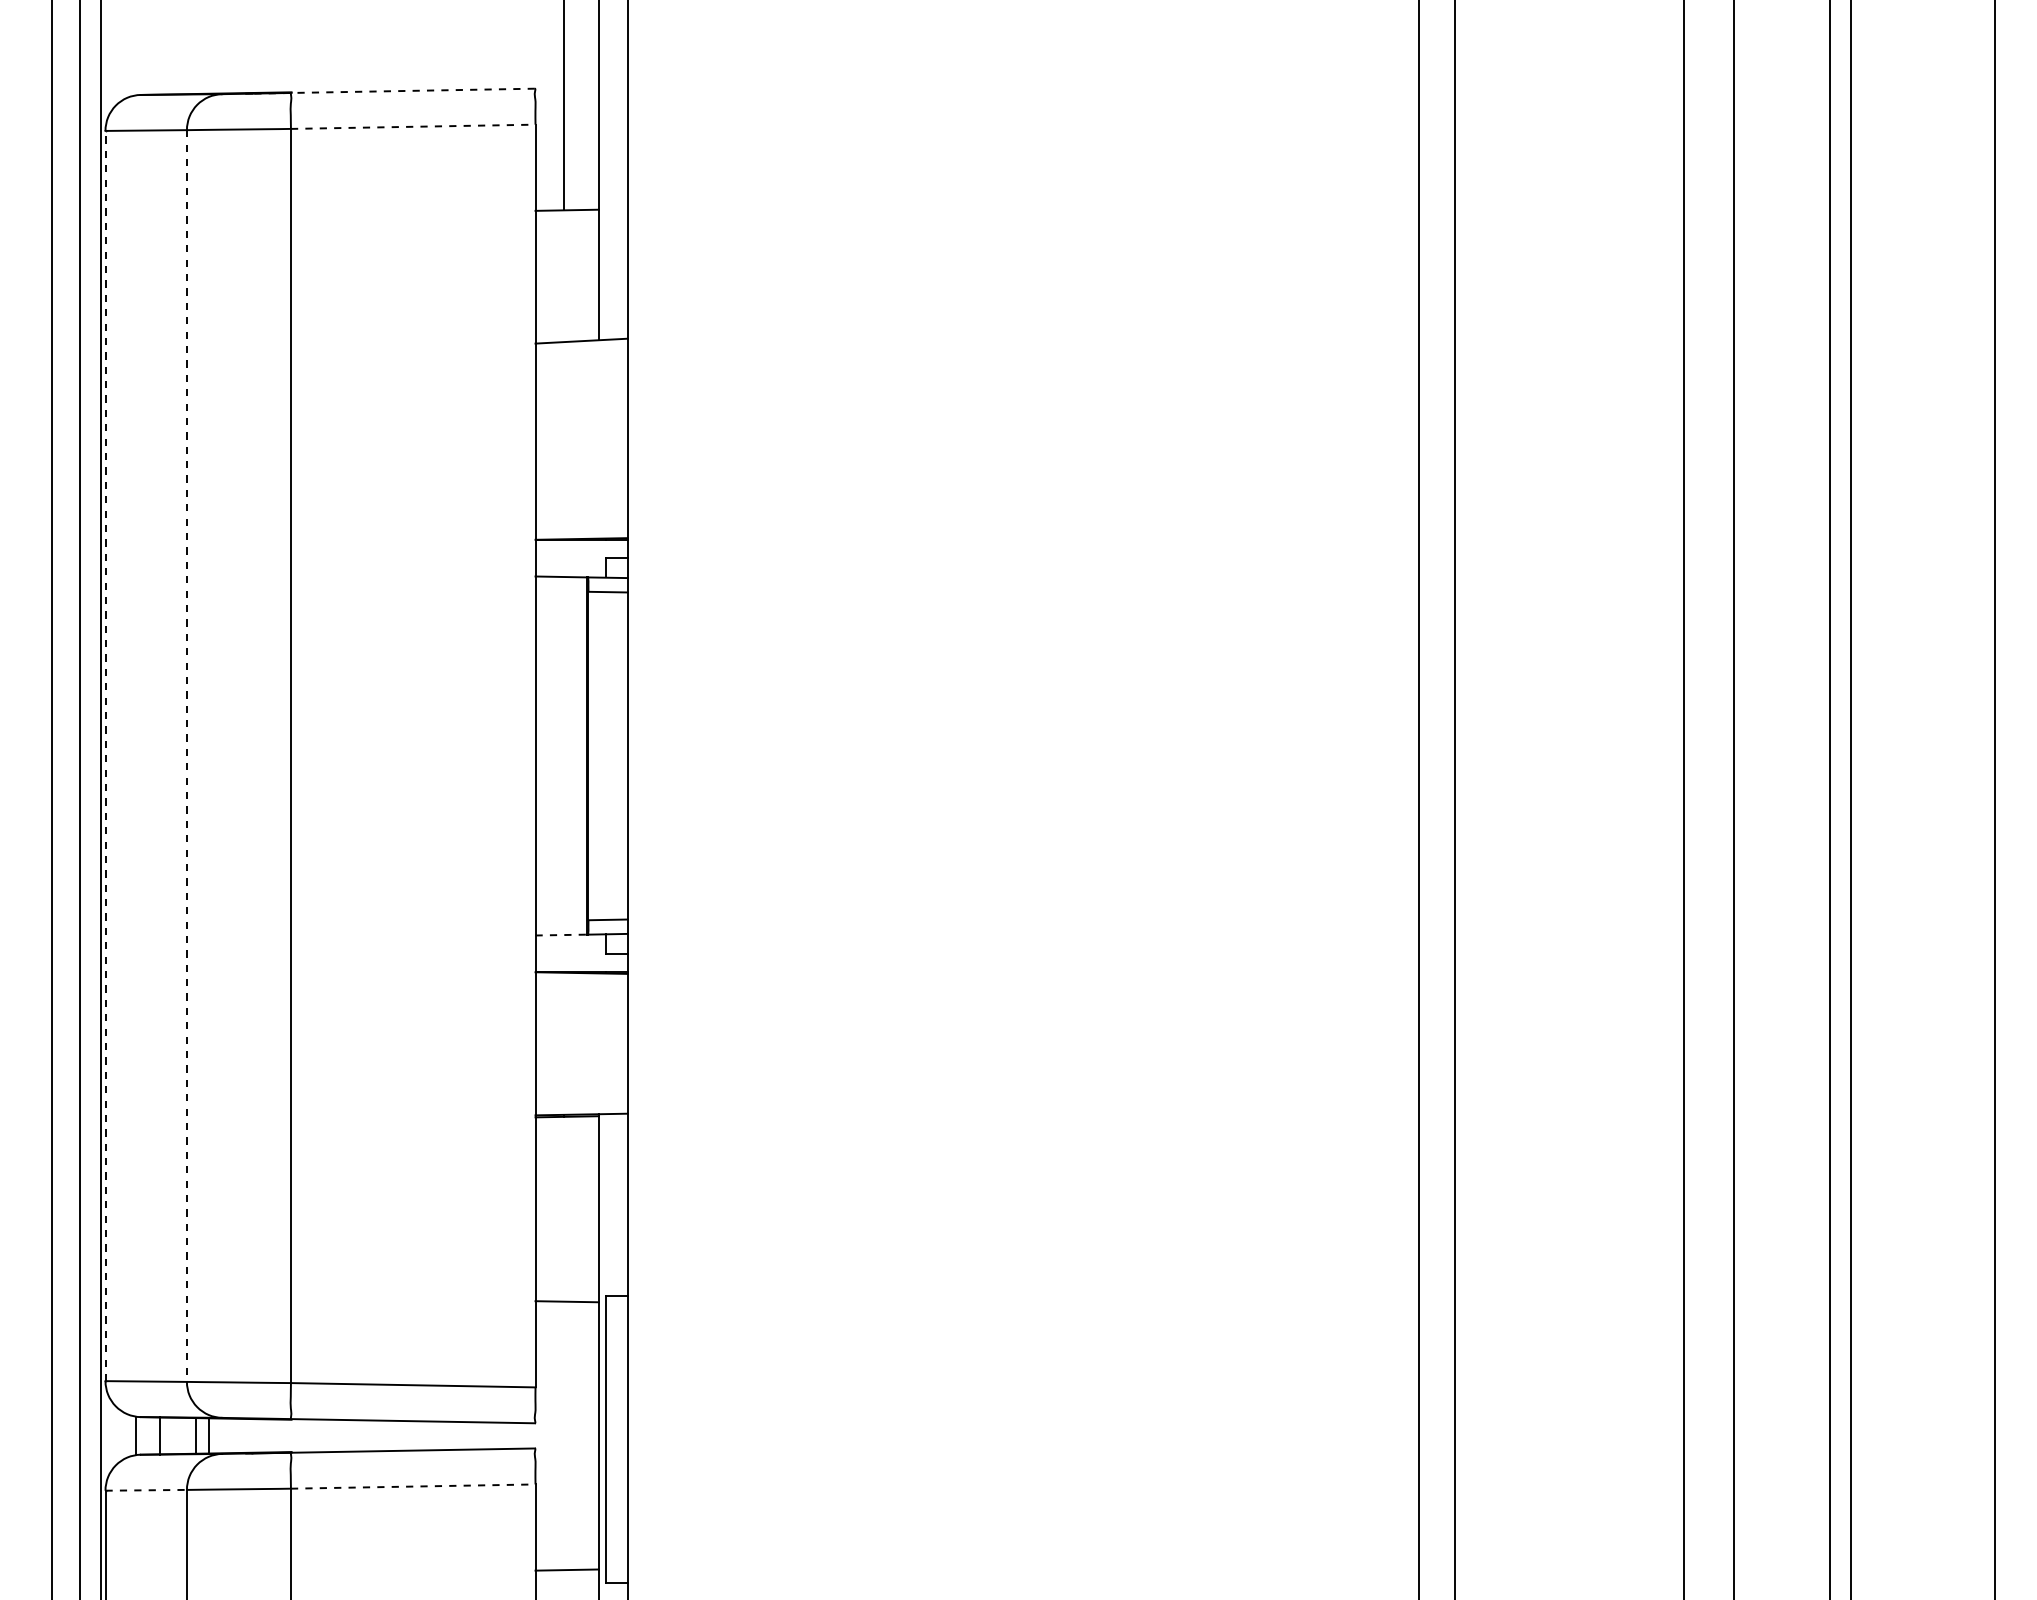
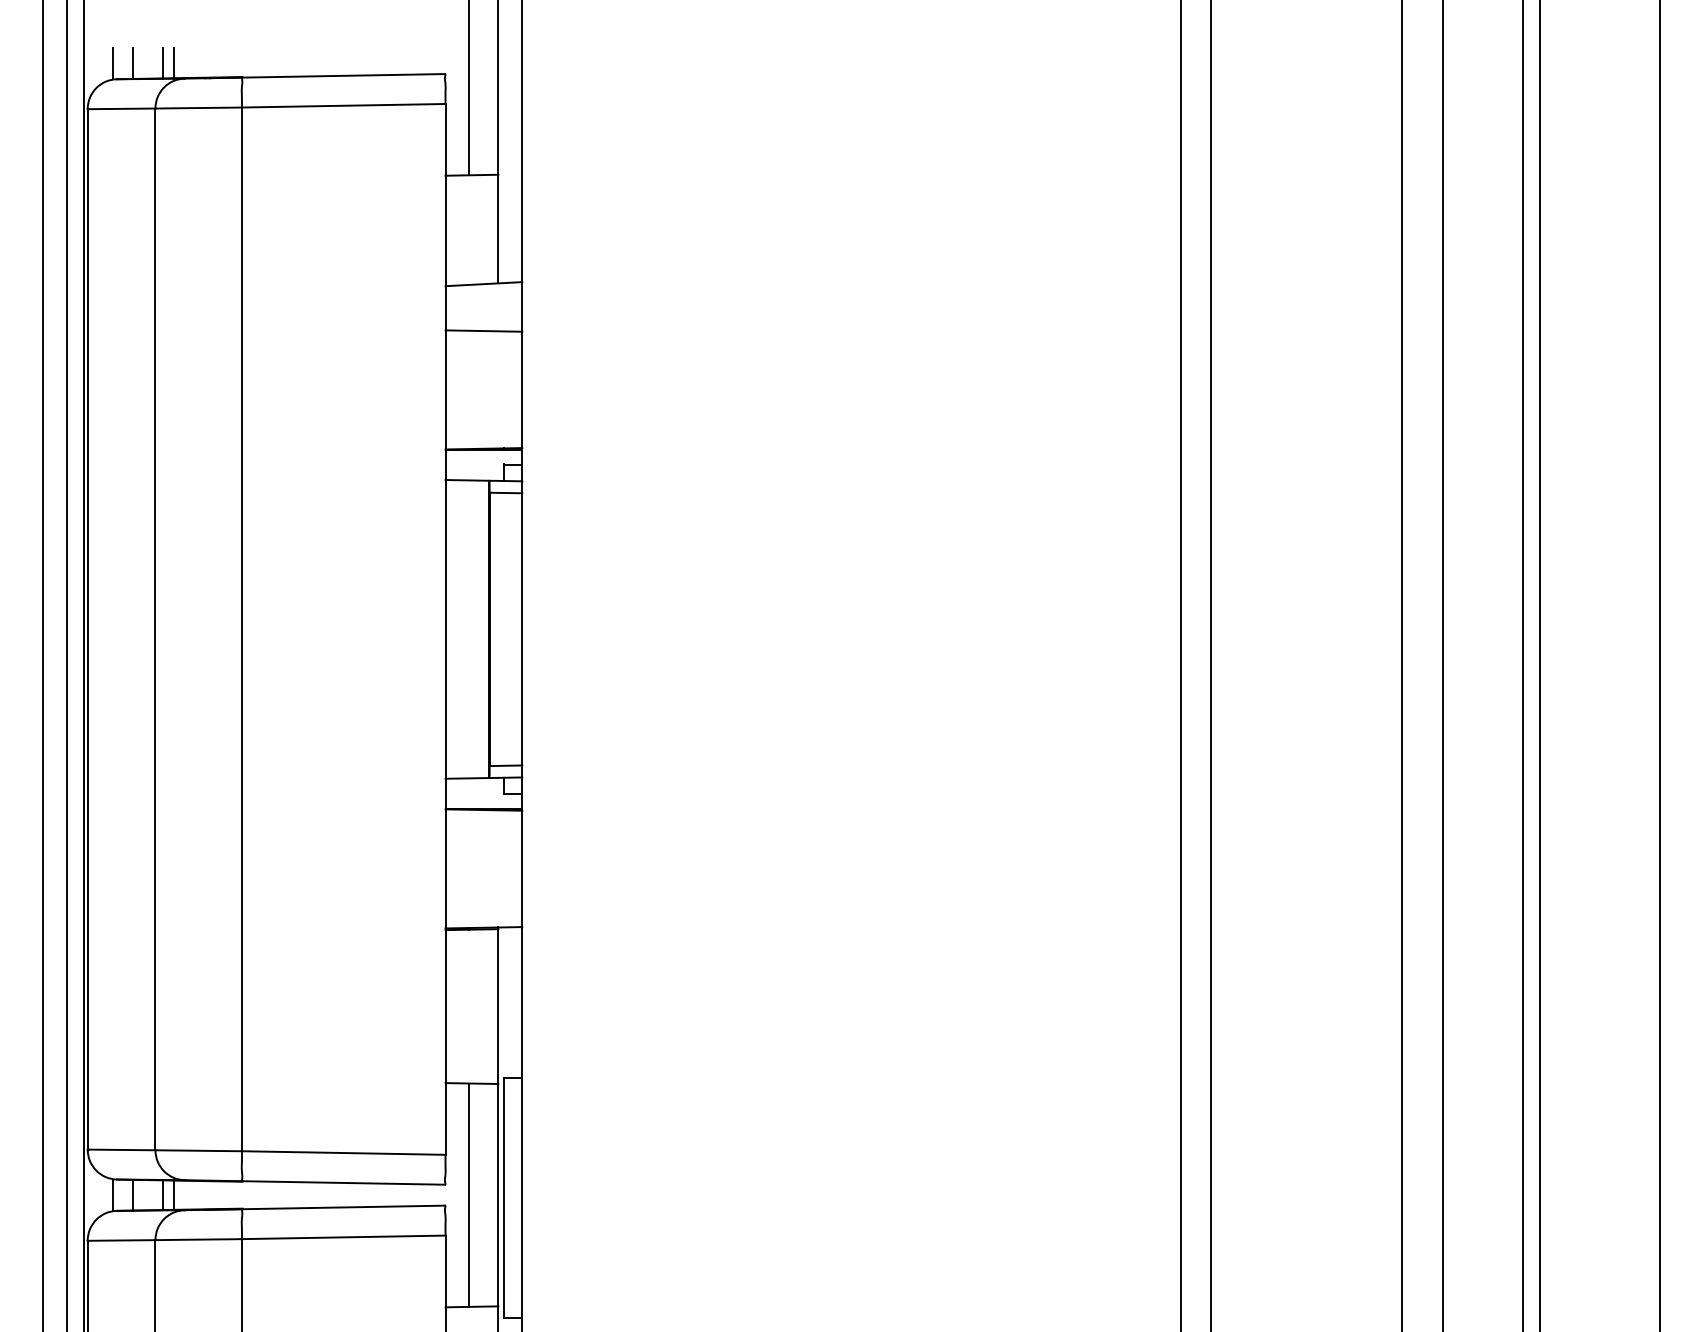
line: (136, 75) -> (113, 63), added
line: (159, 75) -> (132, 63), added
line: (195, 75) -> (162, 63), added
line: (209, 75) -> (174, 63), added
line: (393, 91) -> (327, 76), dashed -> solid
line: (413, 126) -> (344, 105), dashed -> solid
line: (581, 397) -> (483, 331), added
line: (105, 755) -> (87, 628), dashed -> solid
line: (186, 756) -> (155, 629), dashed -> solid
line: (561, 935) -> (467, 778), dashed -> solid
line: (563, 1435) -> (468, 1194), added
line: (413, 1486) -> (344, 1237), dashed -> solid
line: (146, 1490) -> (121, 1240), dashed -> solid

